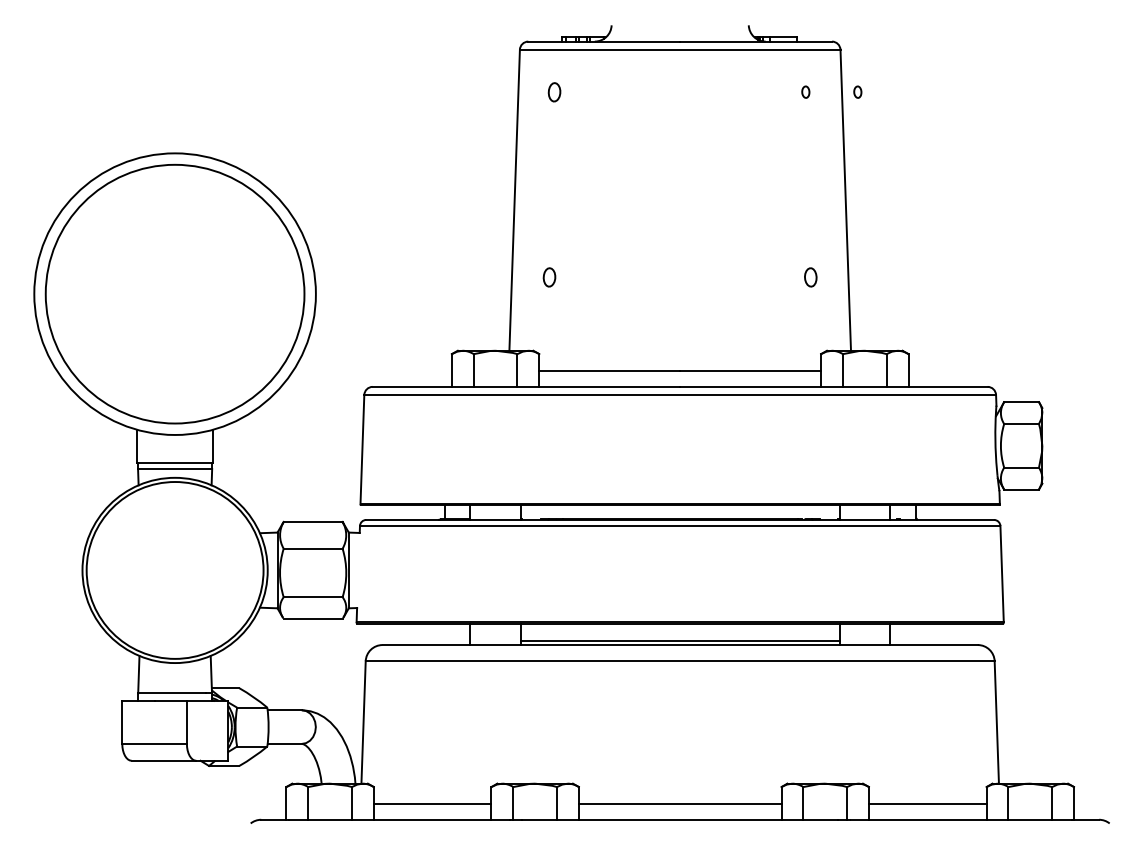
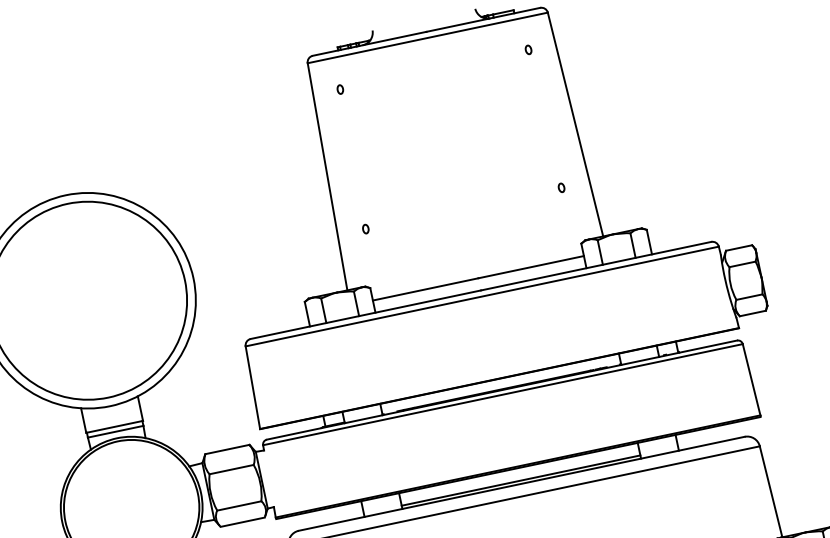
part: (554, 91) -> (340, 89), size x0.62
part: (857, 91) -> (567, 41), removed
part: (549, 277) -> (365, 229), size x0.62
part: (810, 277) -> (561, 187), size x0.62

